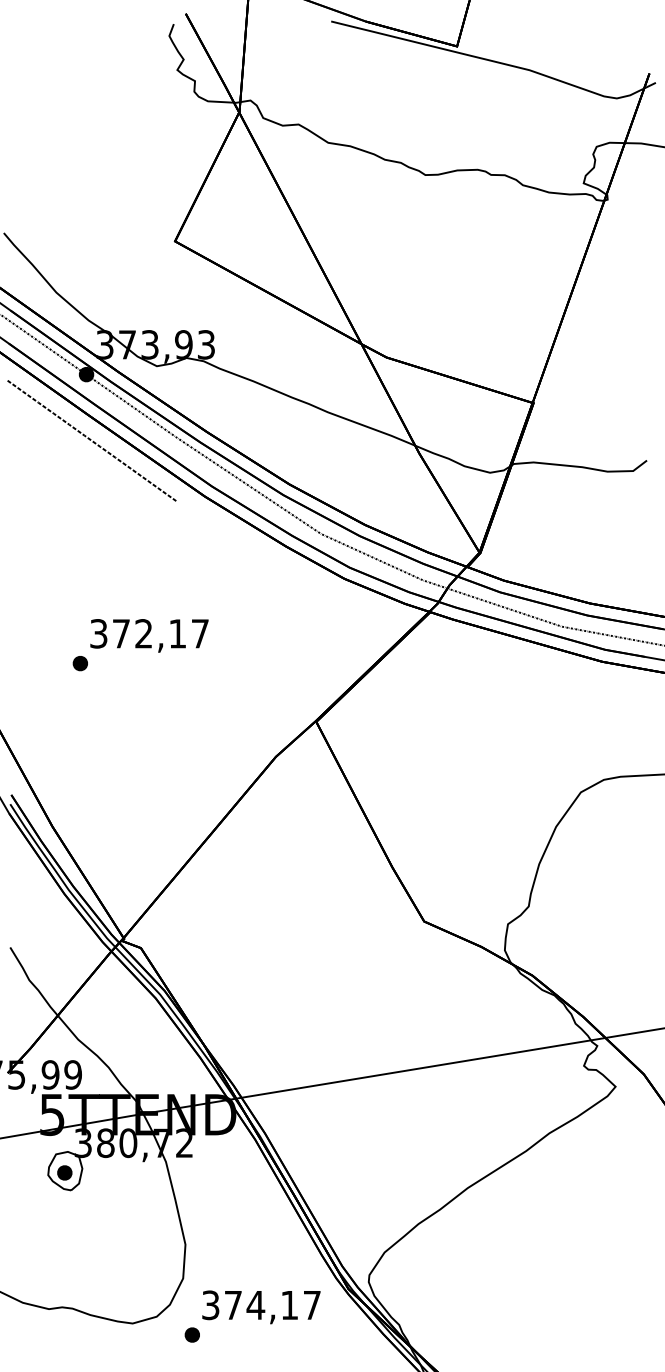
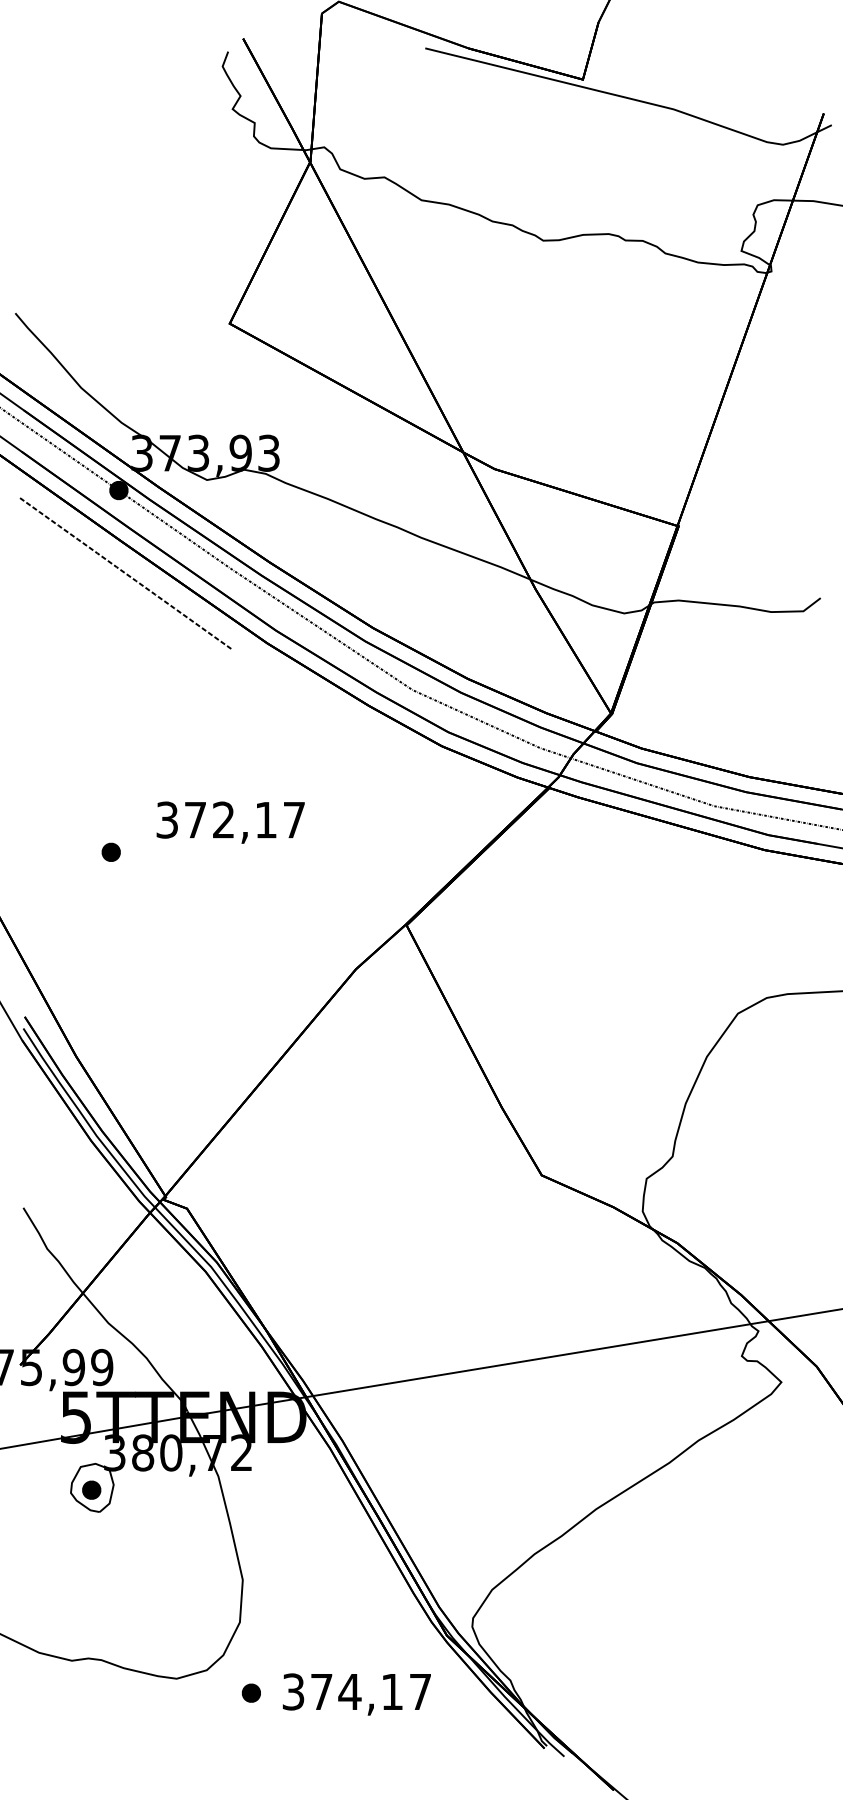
text: (149, 635) -> (230, 822), moved
text: (261, 1307) -> (356, 1694), moved

